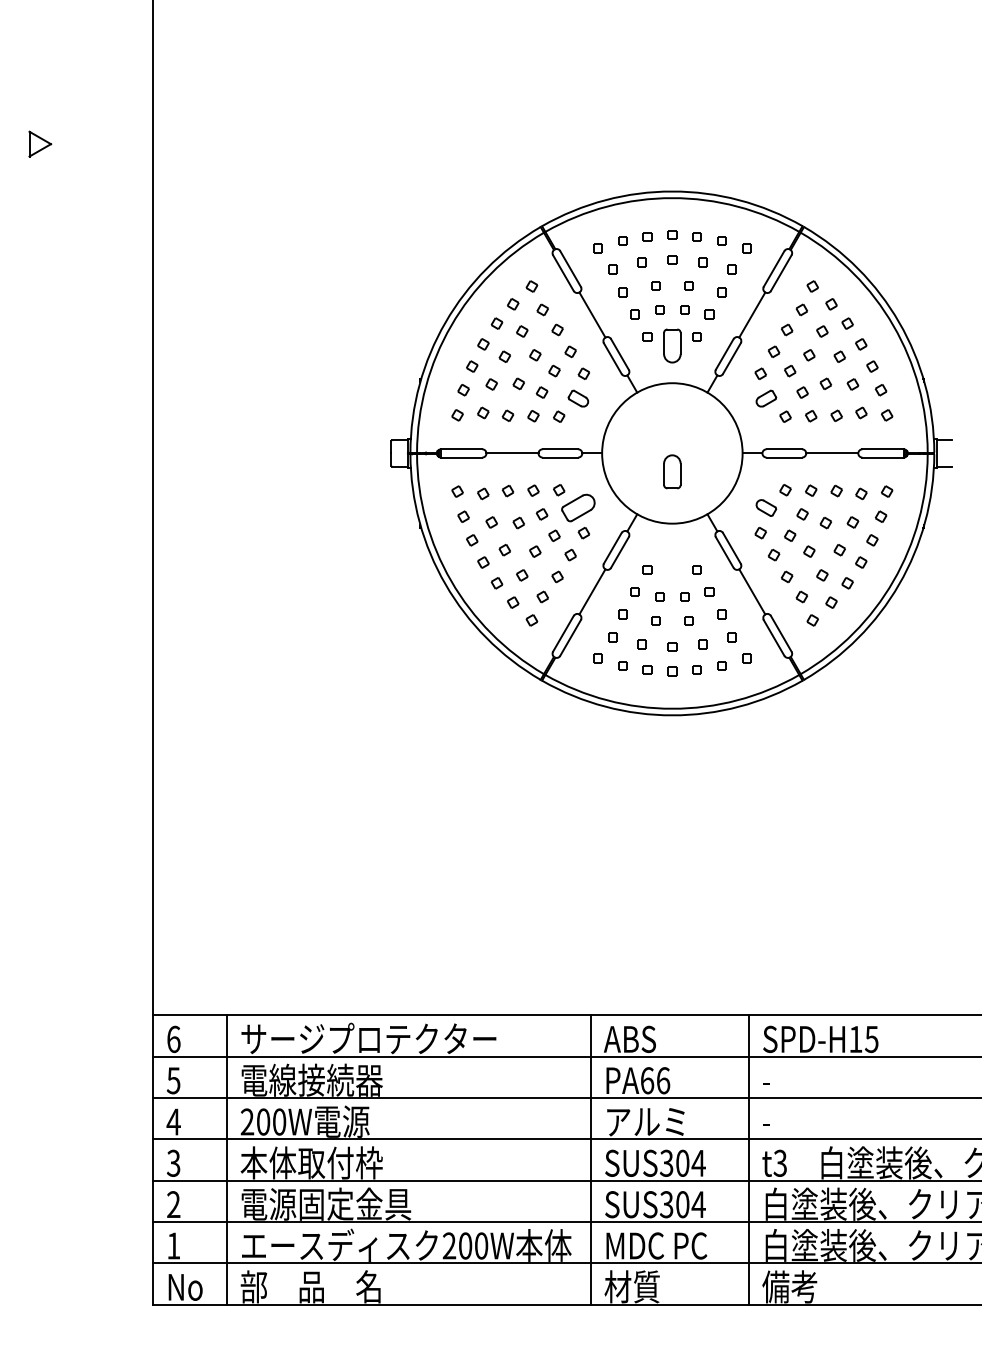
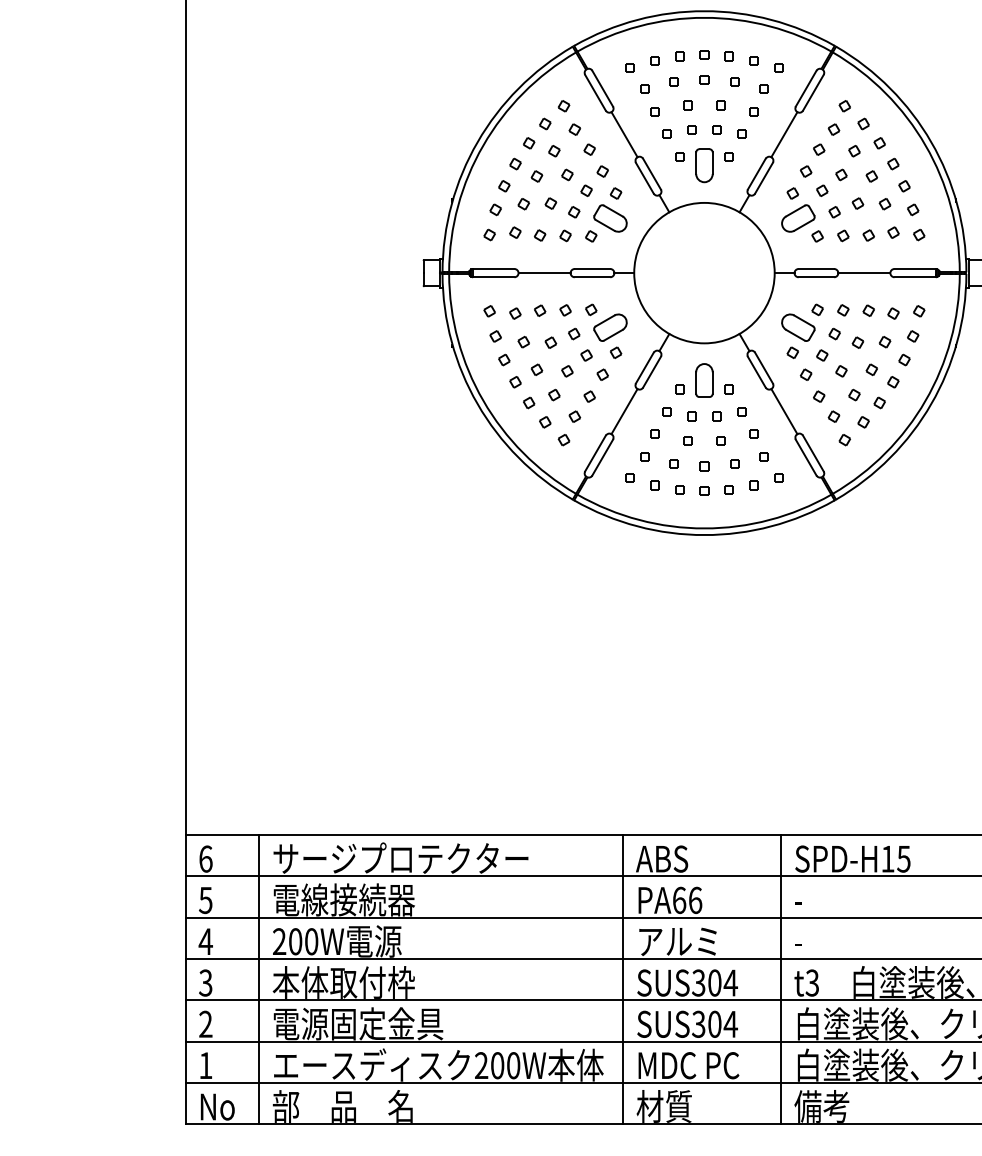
part: (578, 398) -> (610, 218), size x1.67
part: (766, 398) -> (798, 218), size x1.67
part: (672, 471) -> (704, 380), moved
part: (766, 507) -> (798, 327), size x1.67

